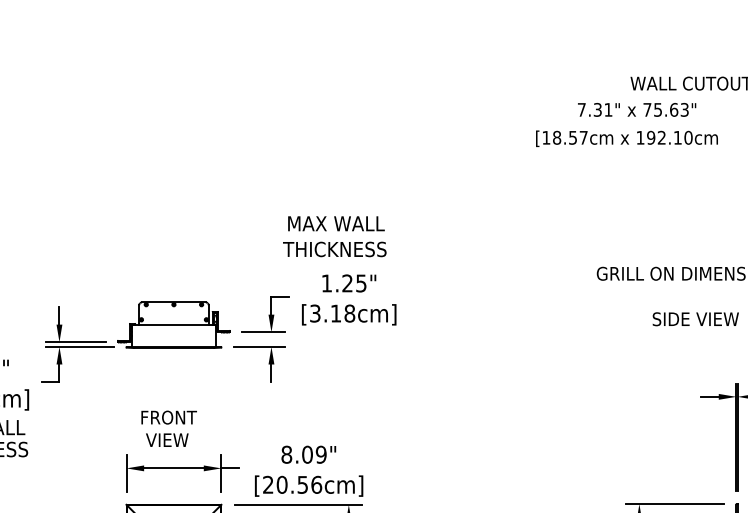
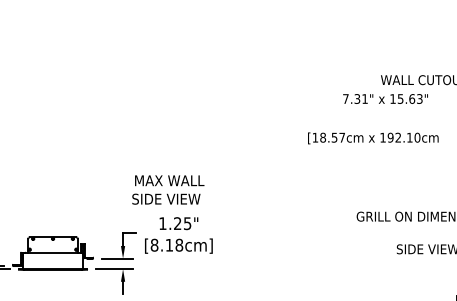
text: (647, 109) -> (393, 98), 75.63" -> 15.63"
text: (626, 138) -> (372, 138), moved
text: (334, 249) -> (168, 199), THICKNESS -> SIDE VIEW
text: (315, 313) -> (154, 245), [3.18cm] -> [8.18cm]

